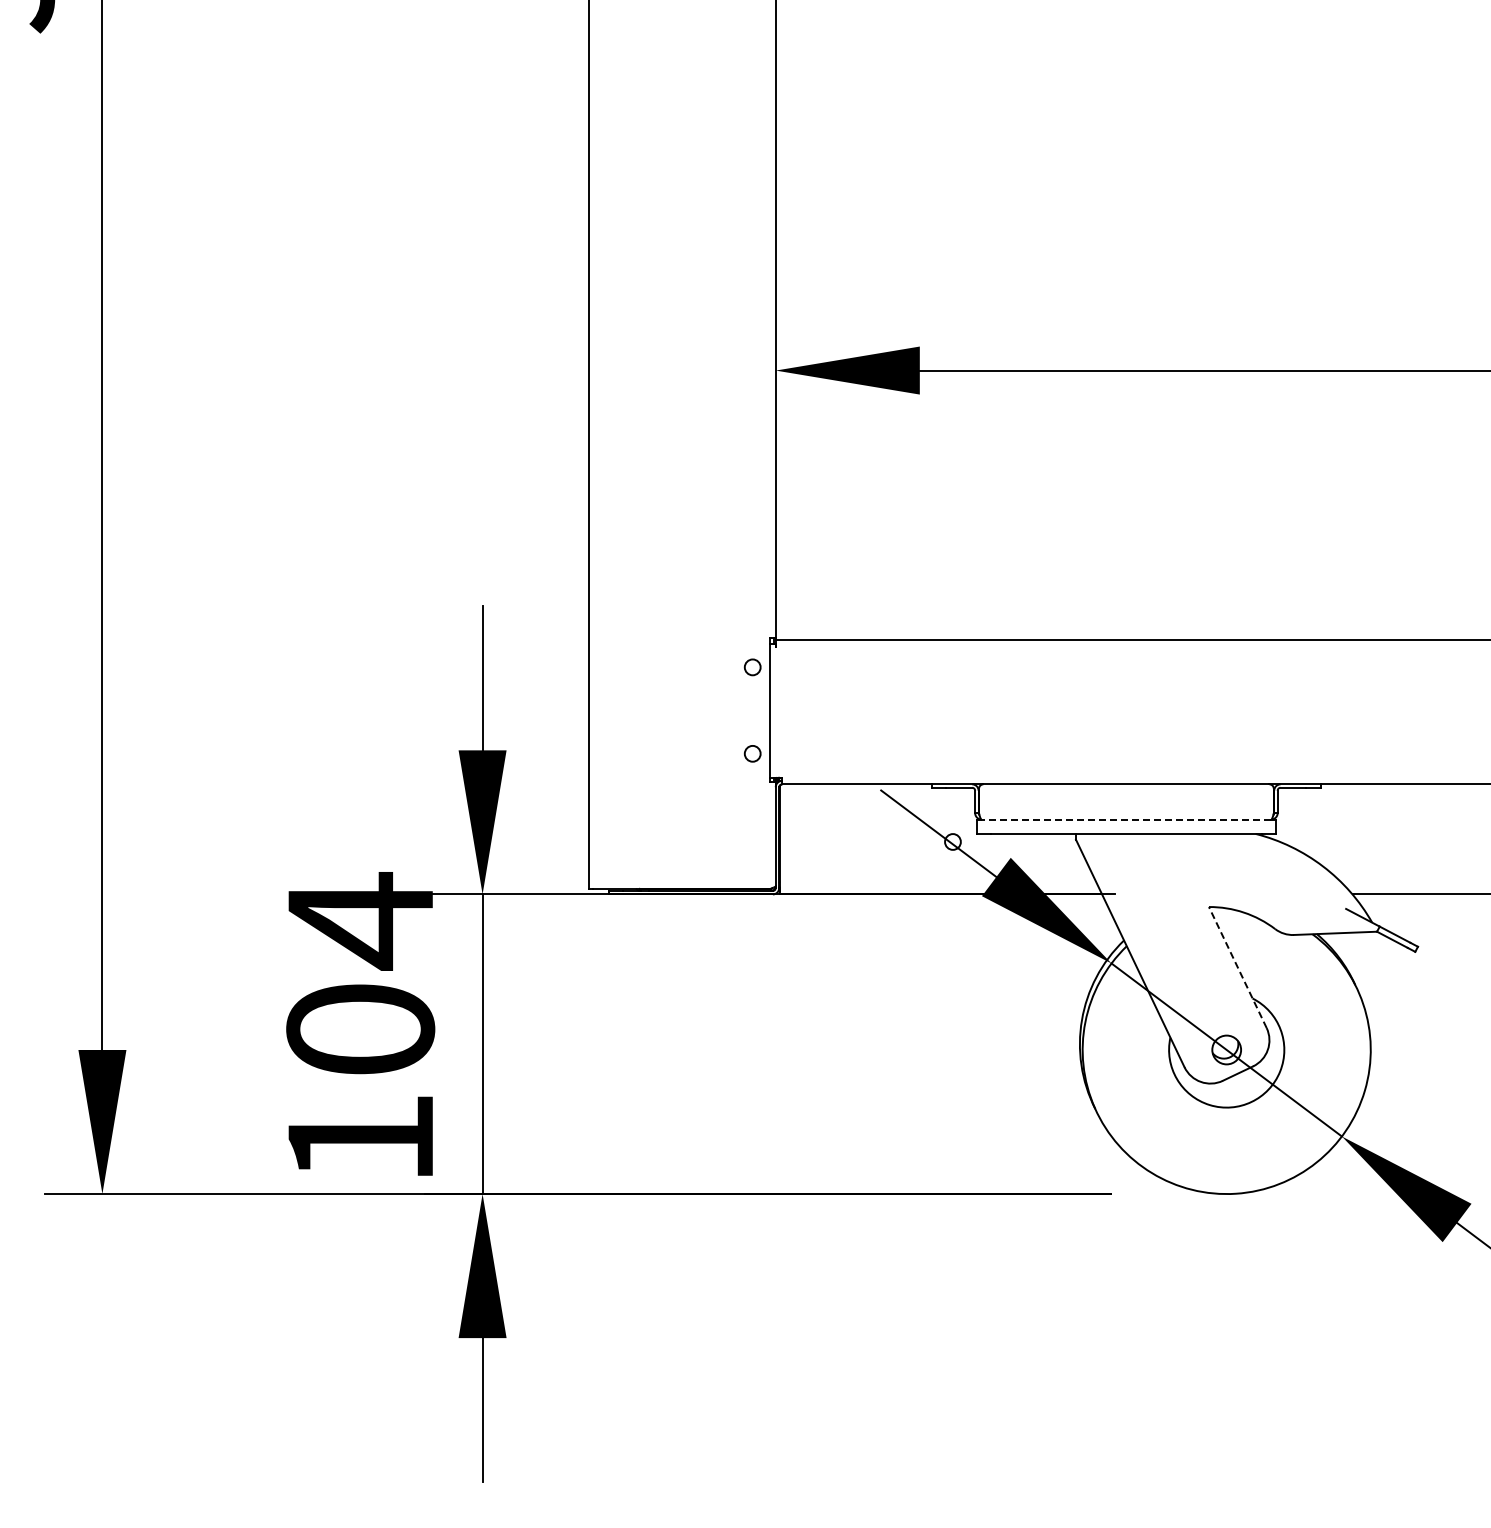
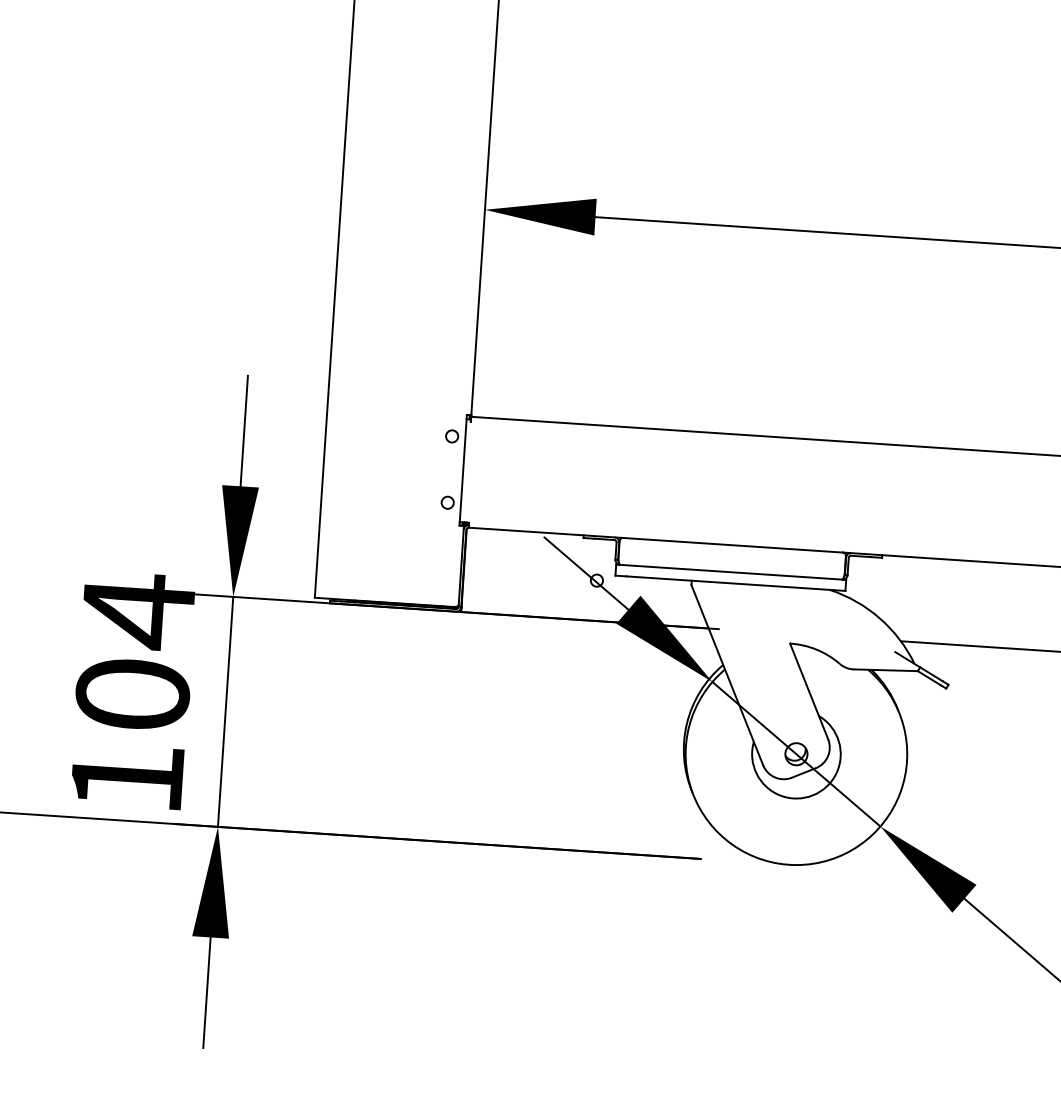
line: (1126, 819) -> (731, 572), dashed -> solid
line: (1237, 967) -> (808, 691), dashed -> solid

